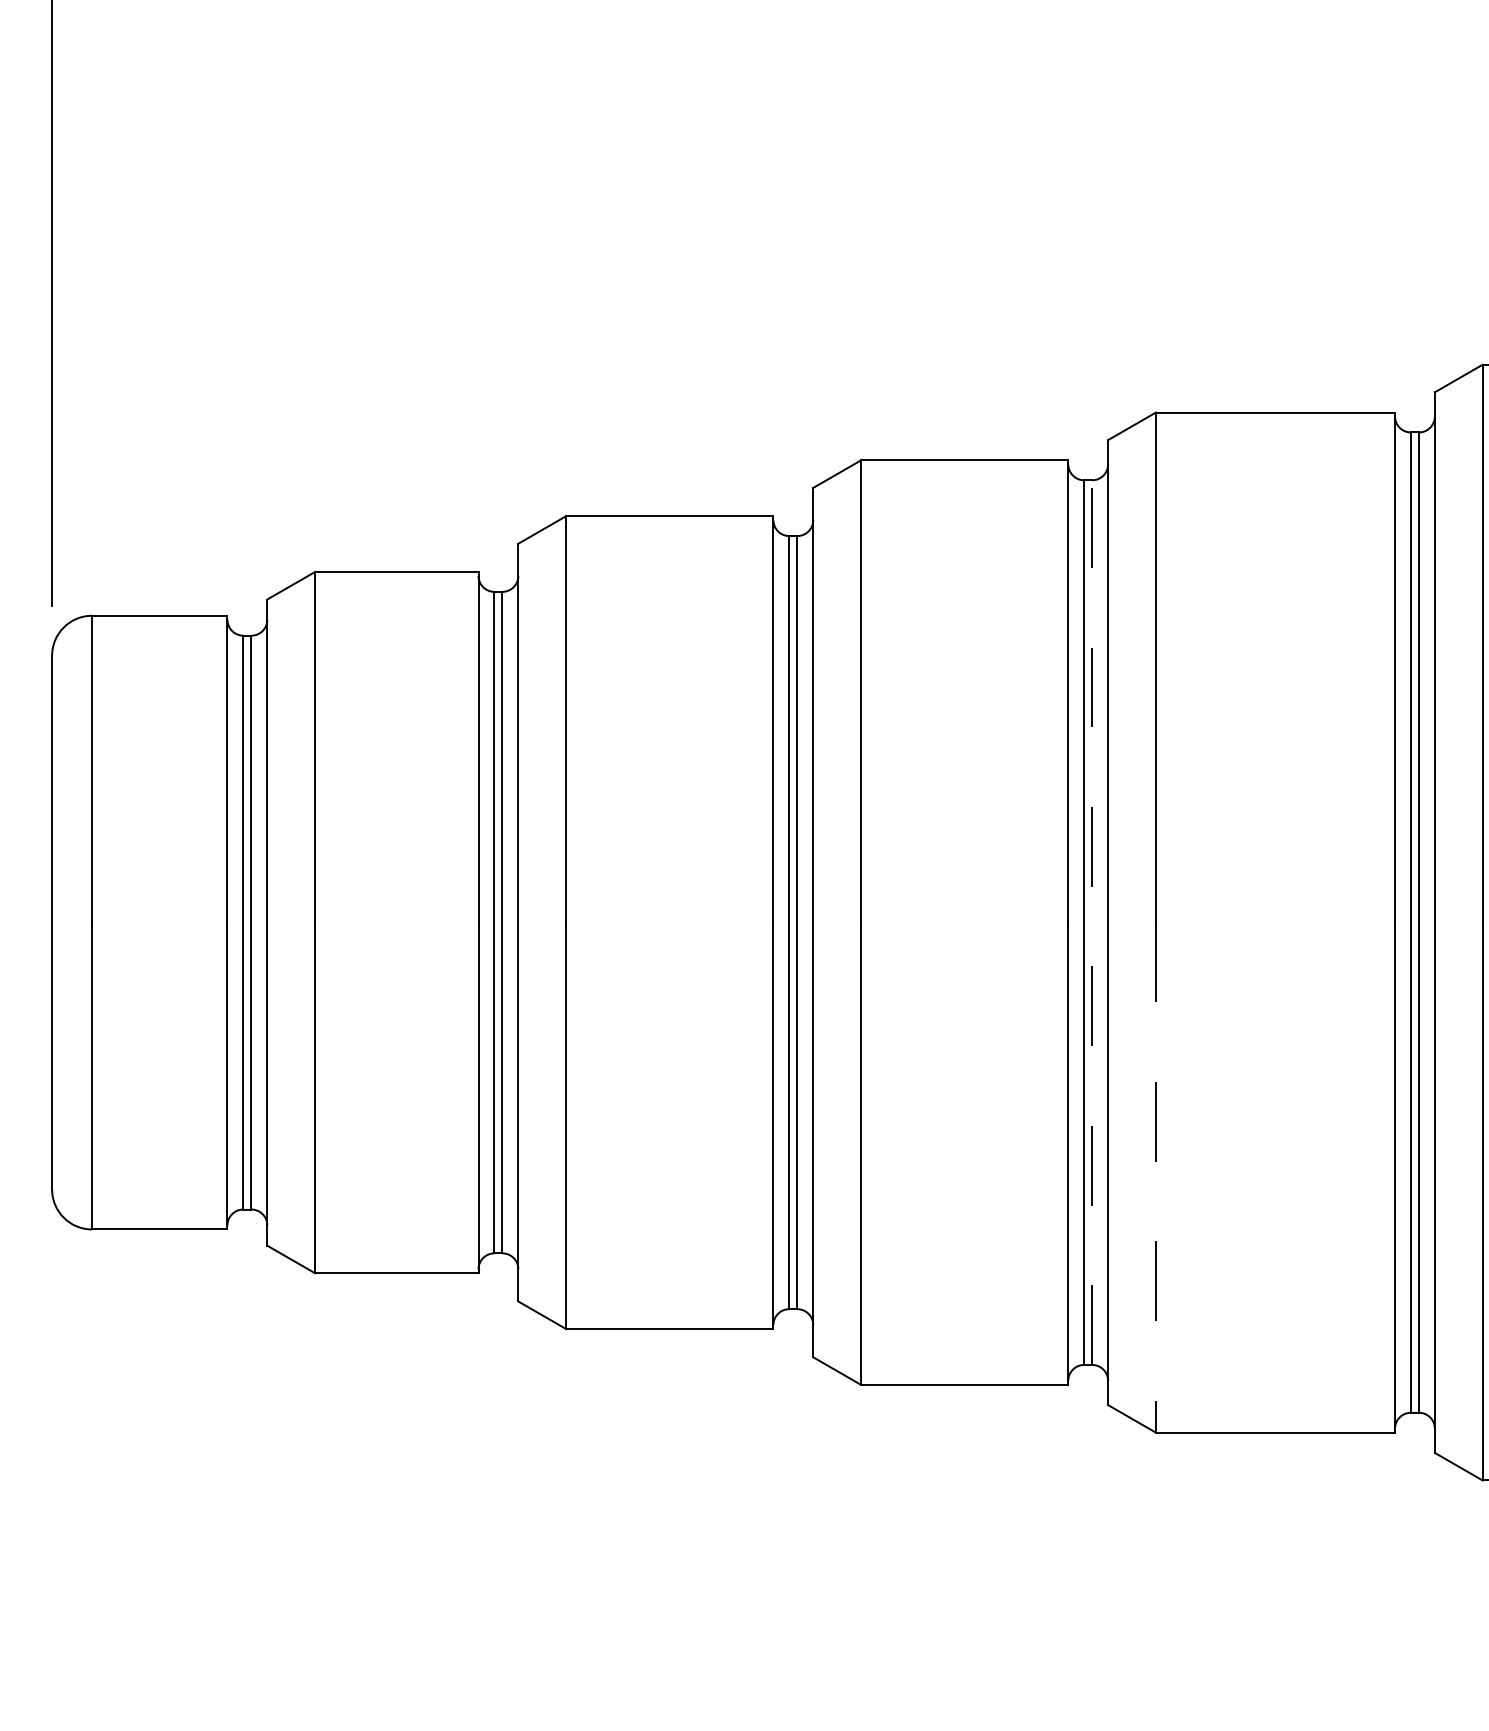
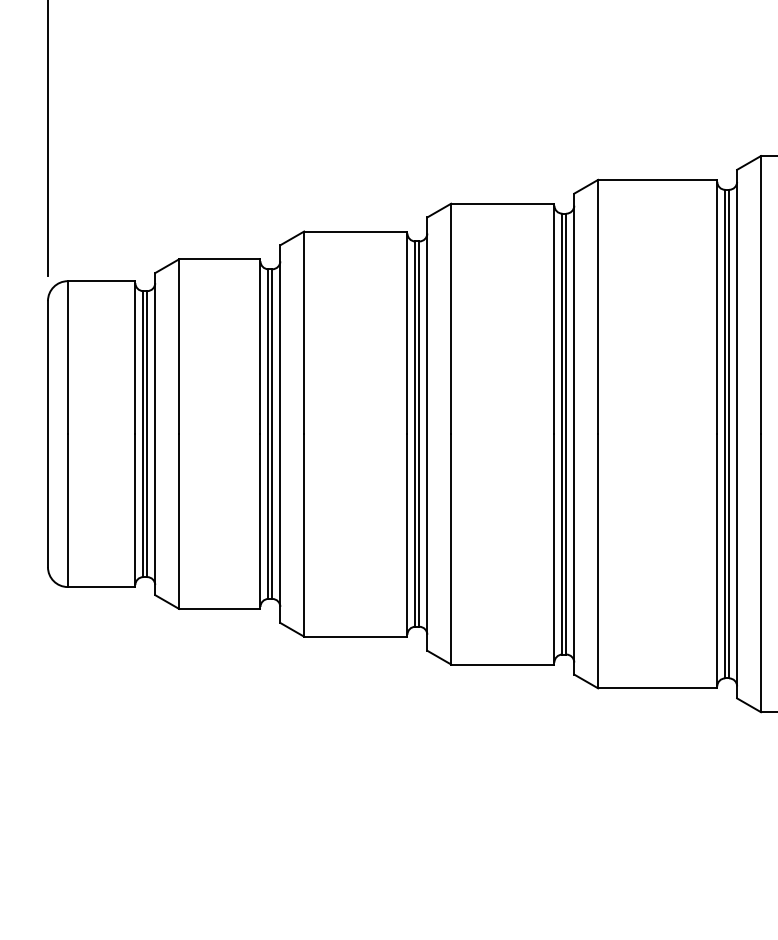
line: (1092, 921) -> (566, 433), dashed -> solid
line: (1156, 1178) -> (598, 561), dashed -> solid

